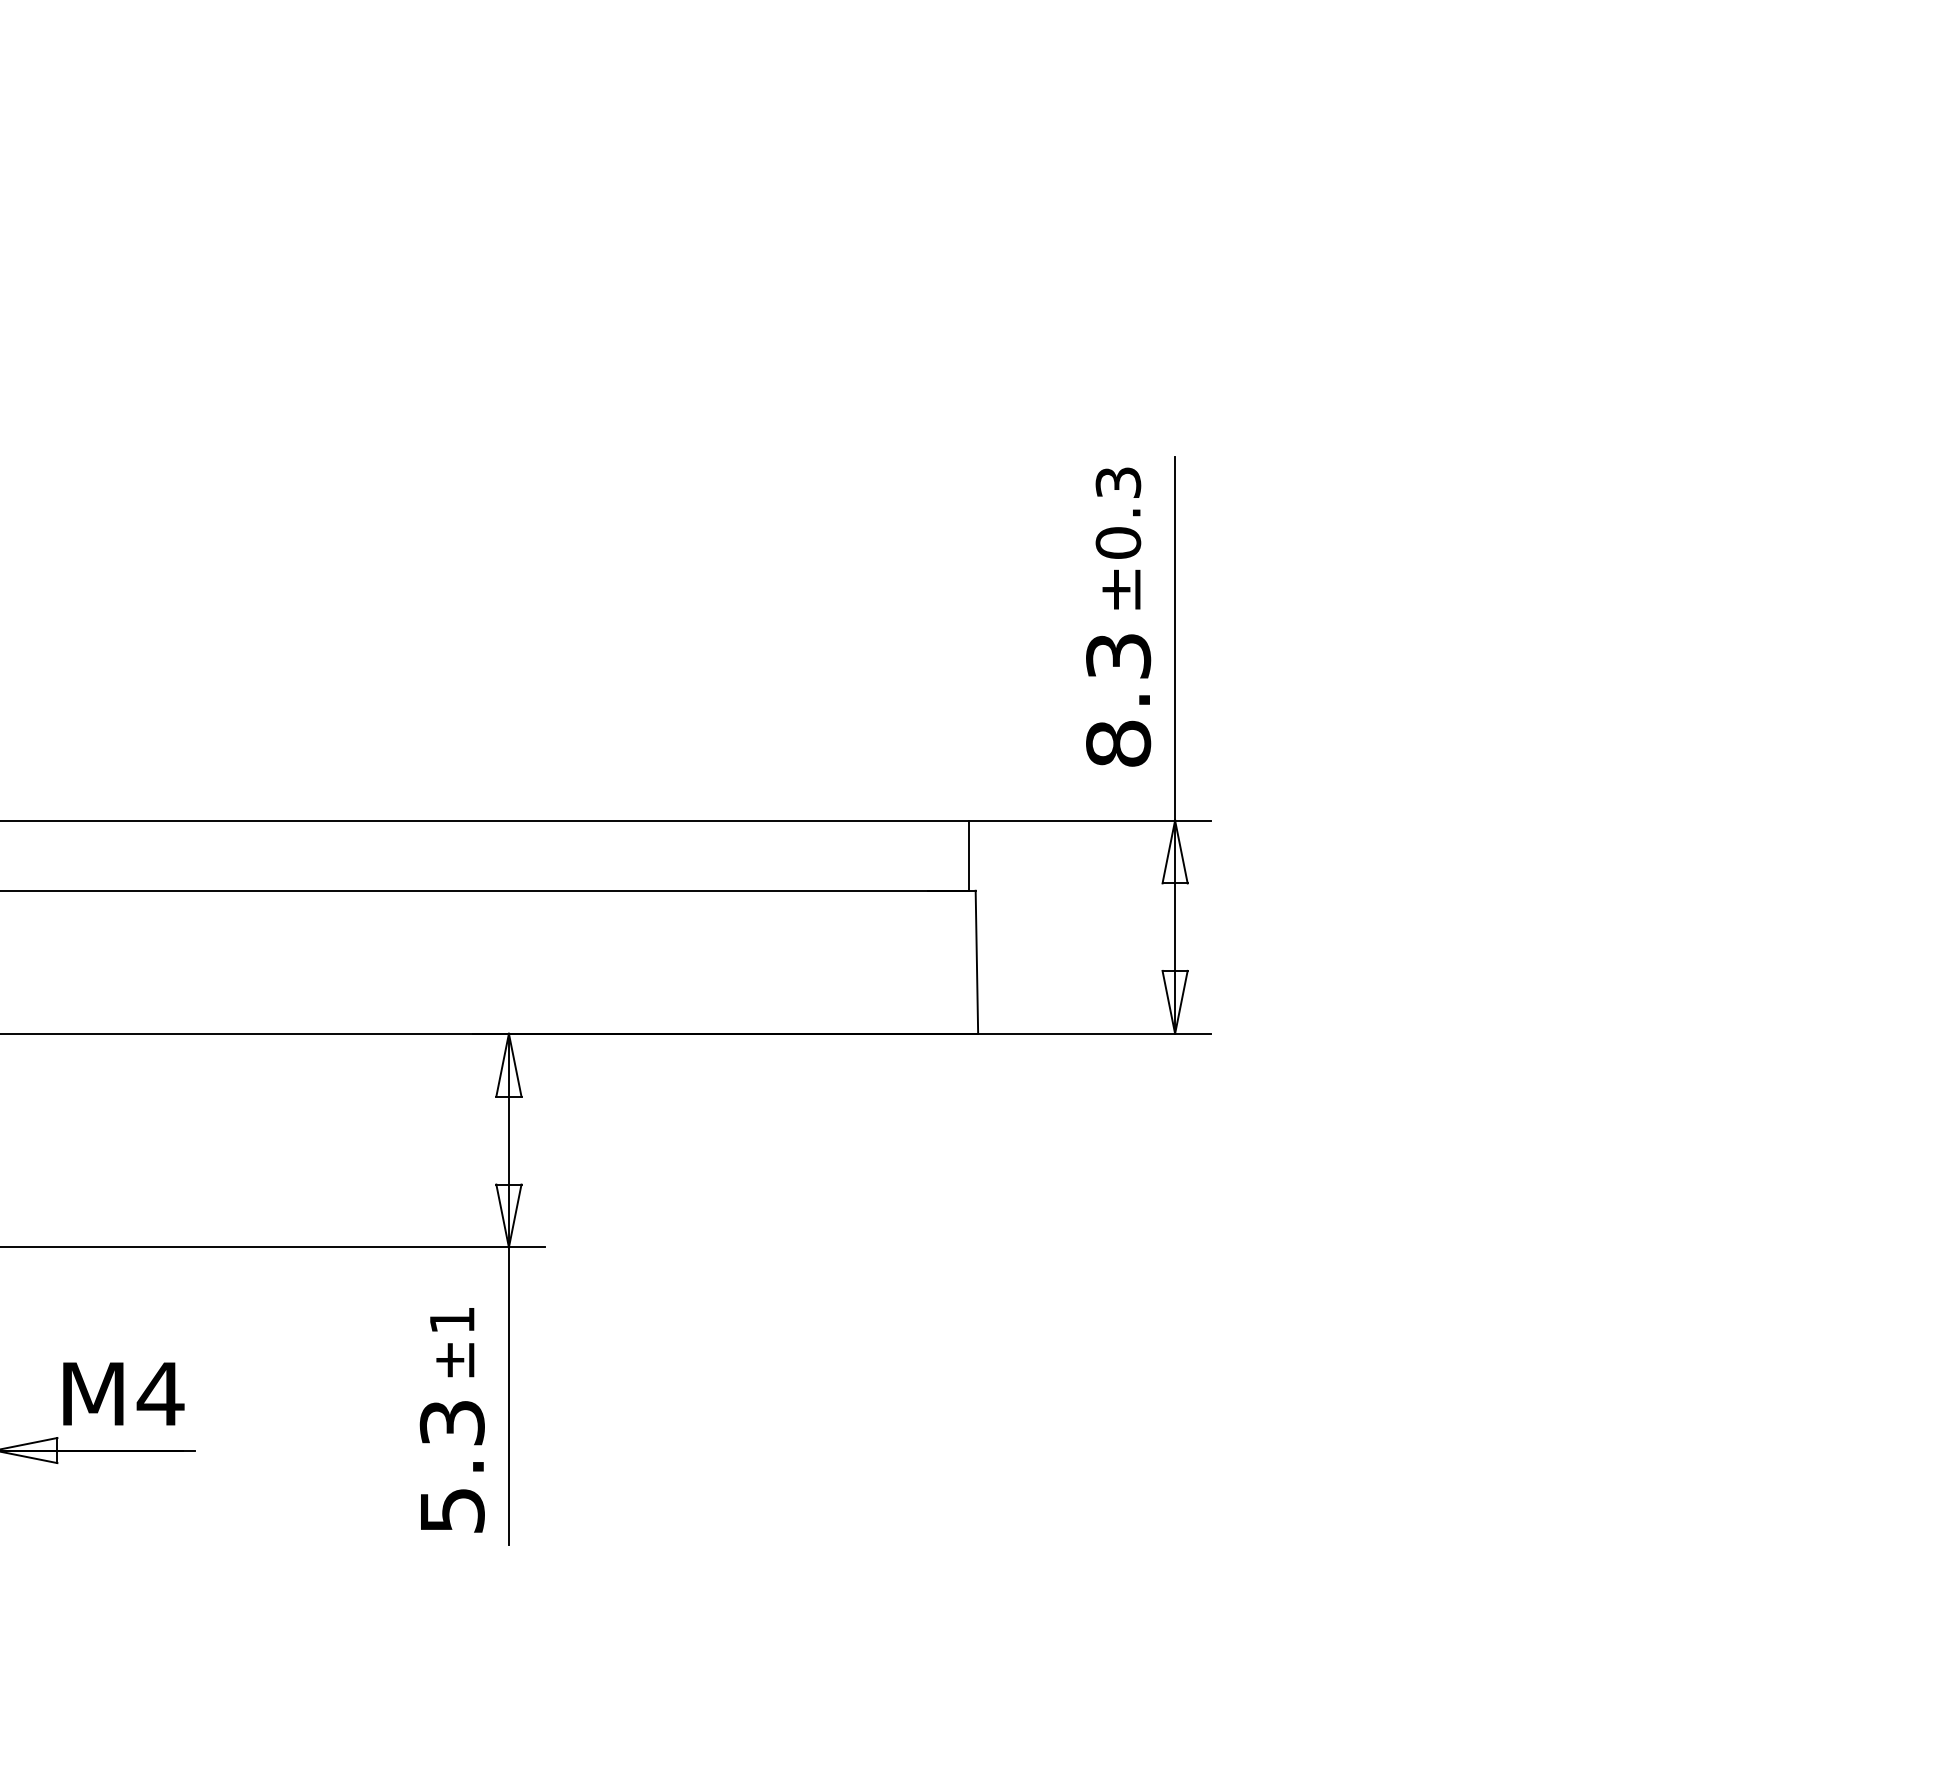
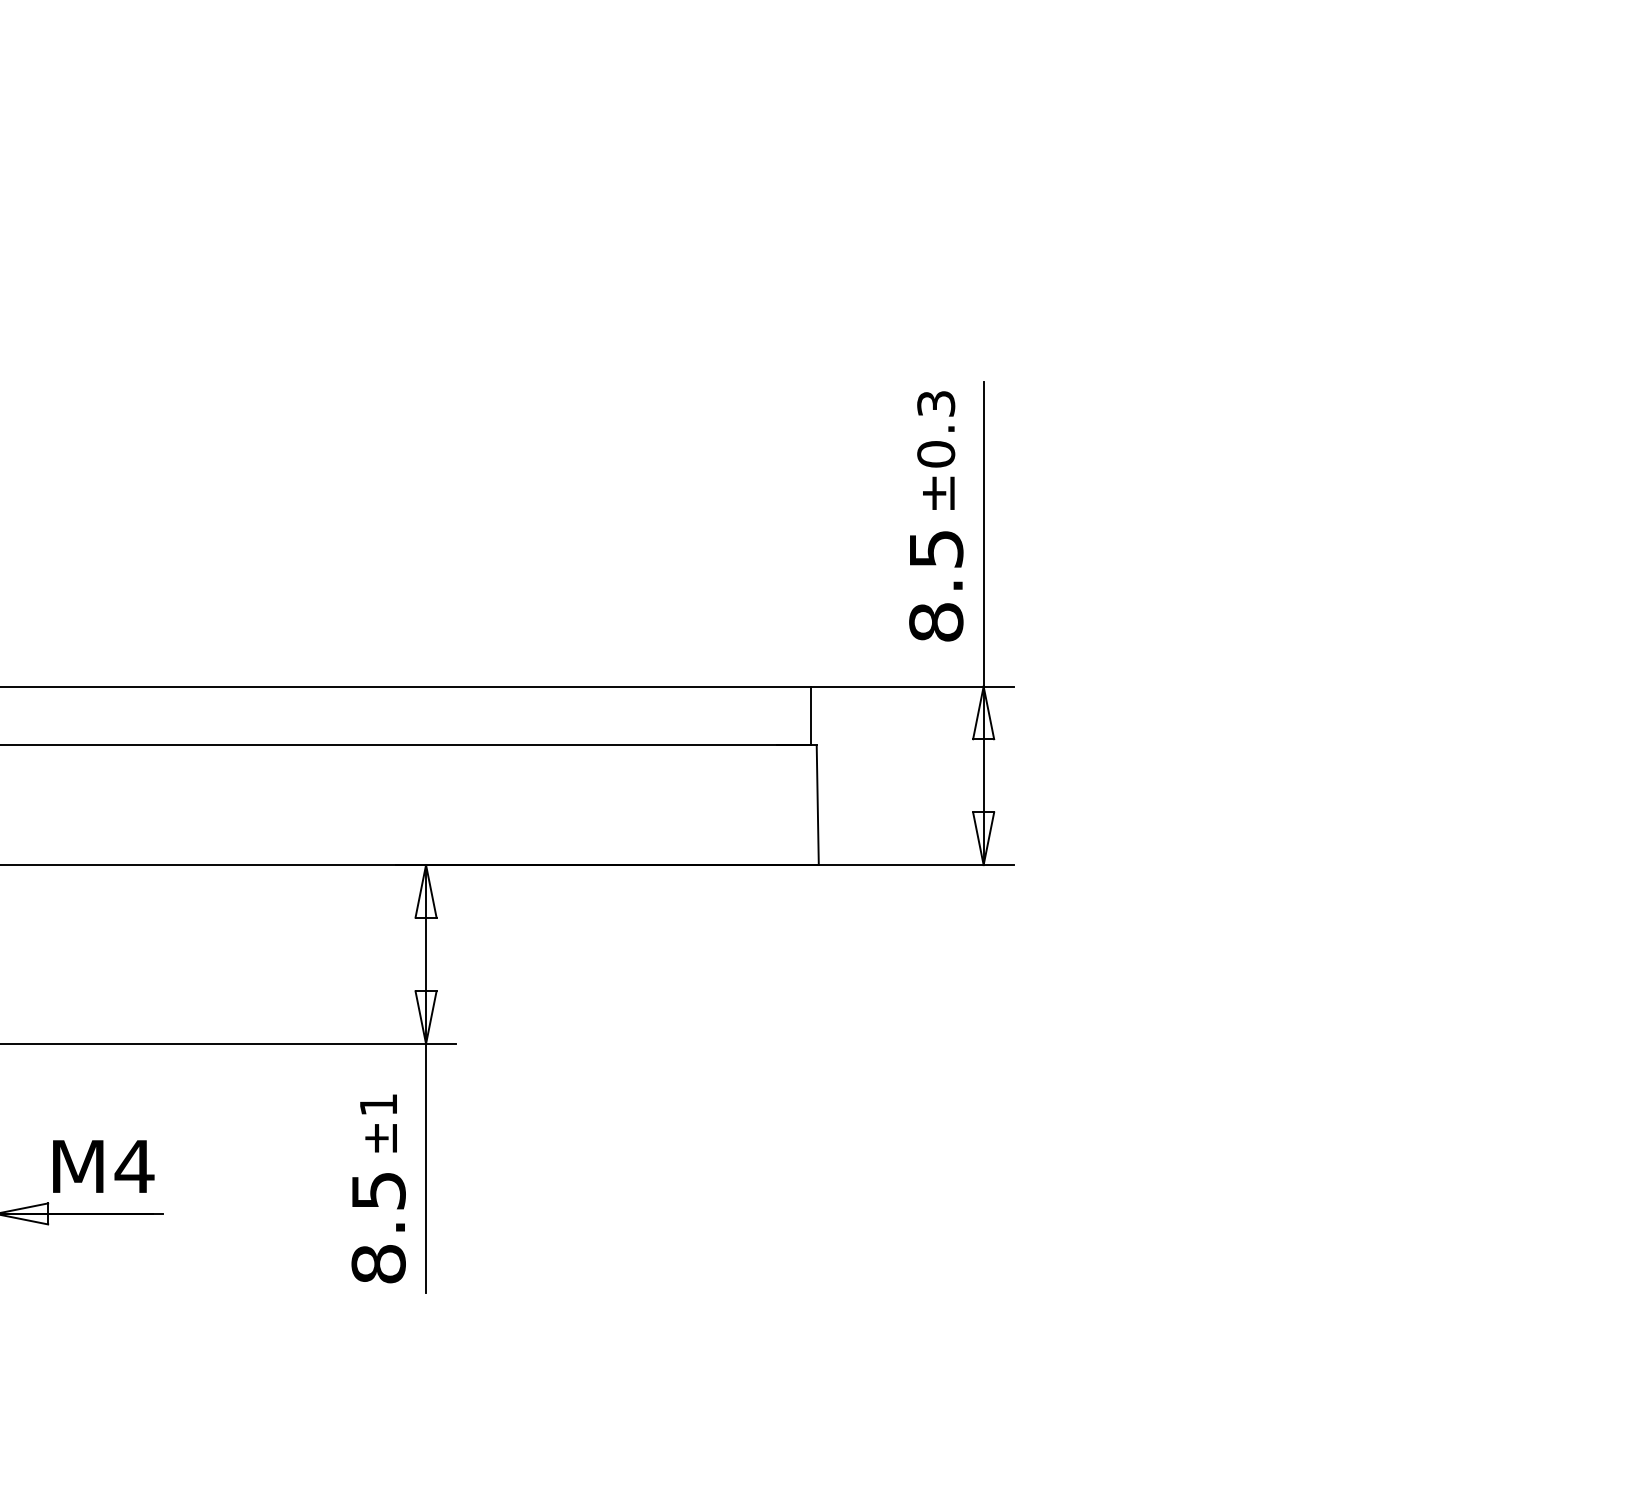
text: (1118, 656) -> (936, 549), 8.3 -> 8.5
text: (451, 1467) -> (377, 1228), 5.3 -> 8.5

